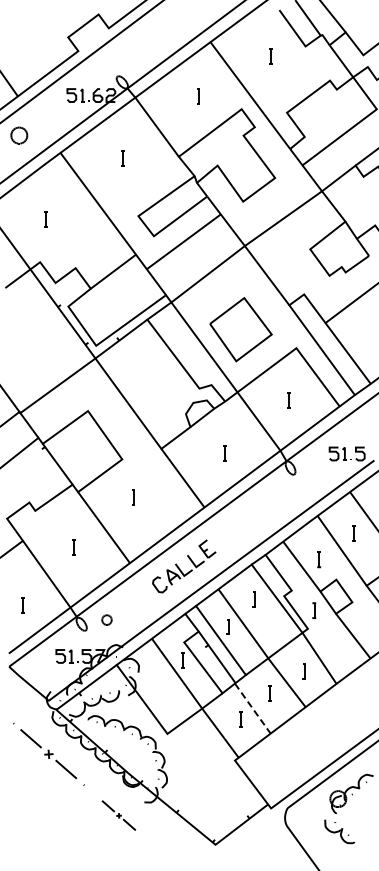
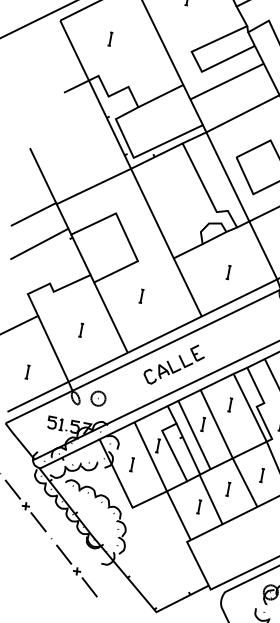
part: (106, 619) -> (98, 398), size x1.67
line: (157, 686) -> (131, 464), added
line: (253, 709) -> (211, 500), dashed -> solid
part: (118, 815) -> (76, 570), size x1.67

